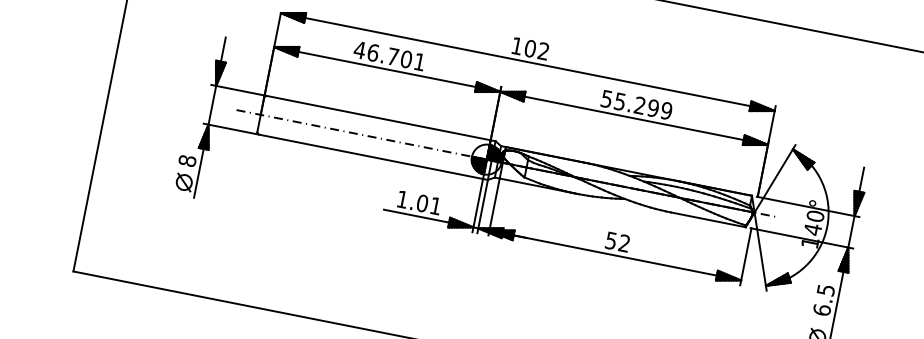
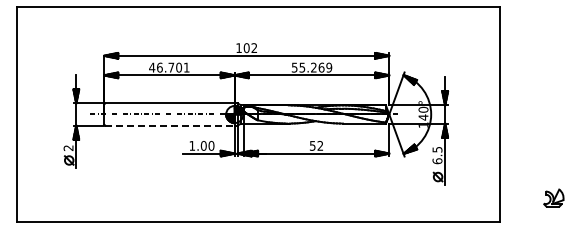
text: (653, 107) -> (321, 67), 55.299 -> 55.269
line: (371, 156) -> (170, 125), solid -> dashed
text: (187, 161) -> (68, 148), 8 -> 2
text: (435, 205) -> (211, 145), 1.01 -> 1.00

